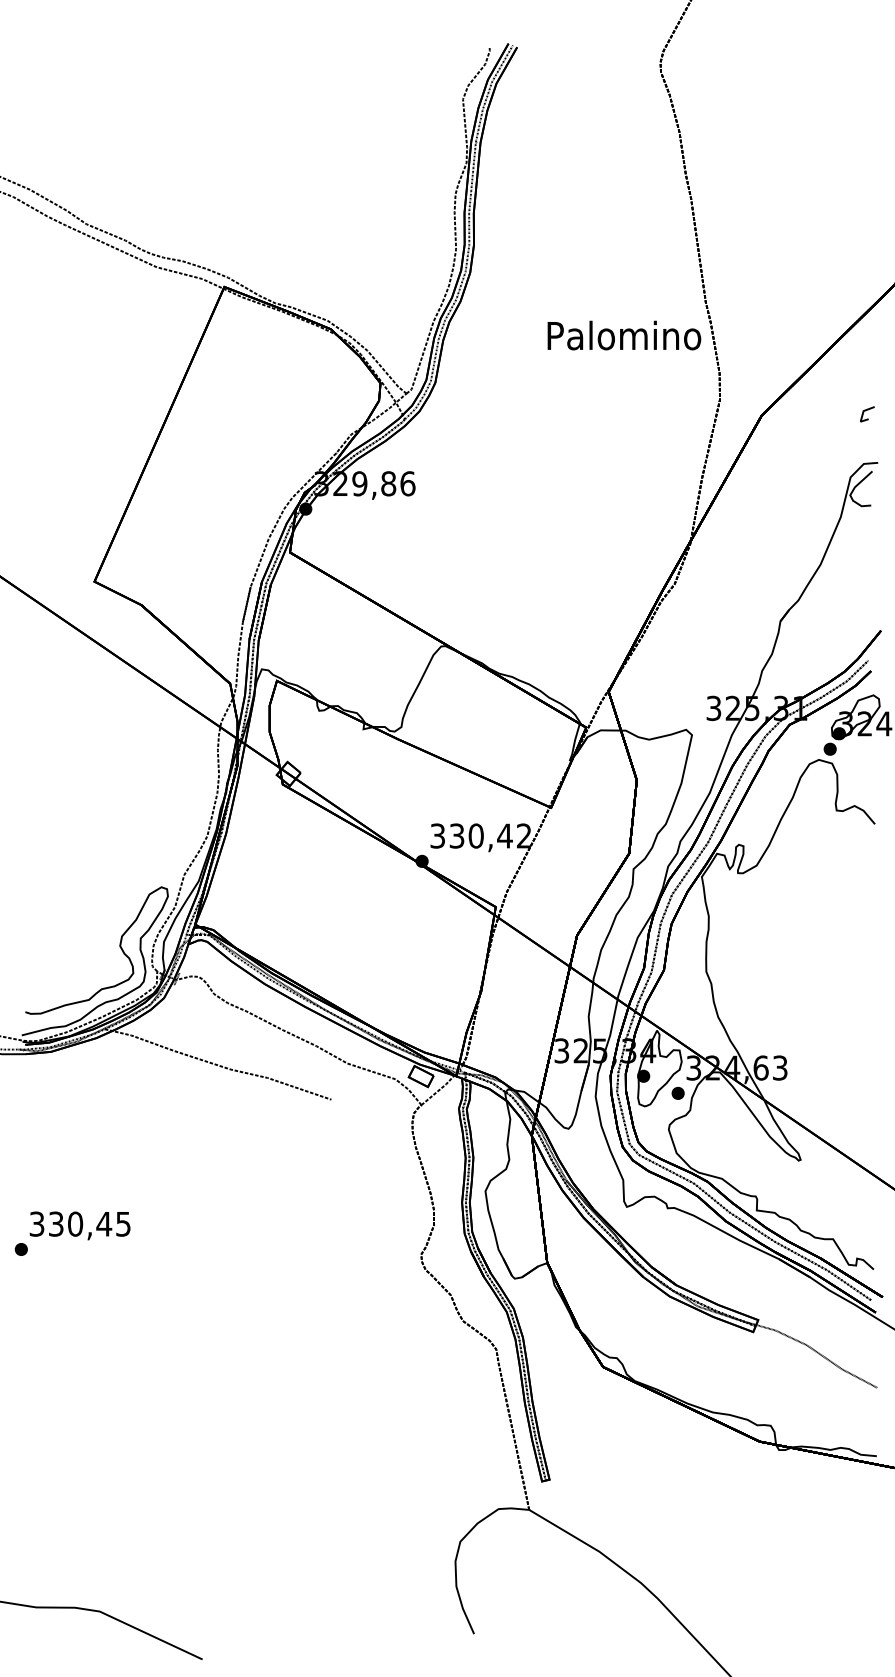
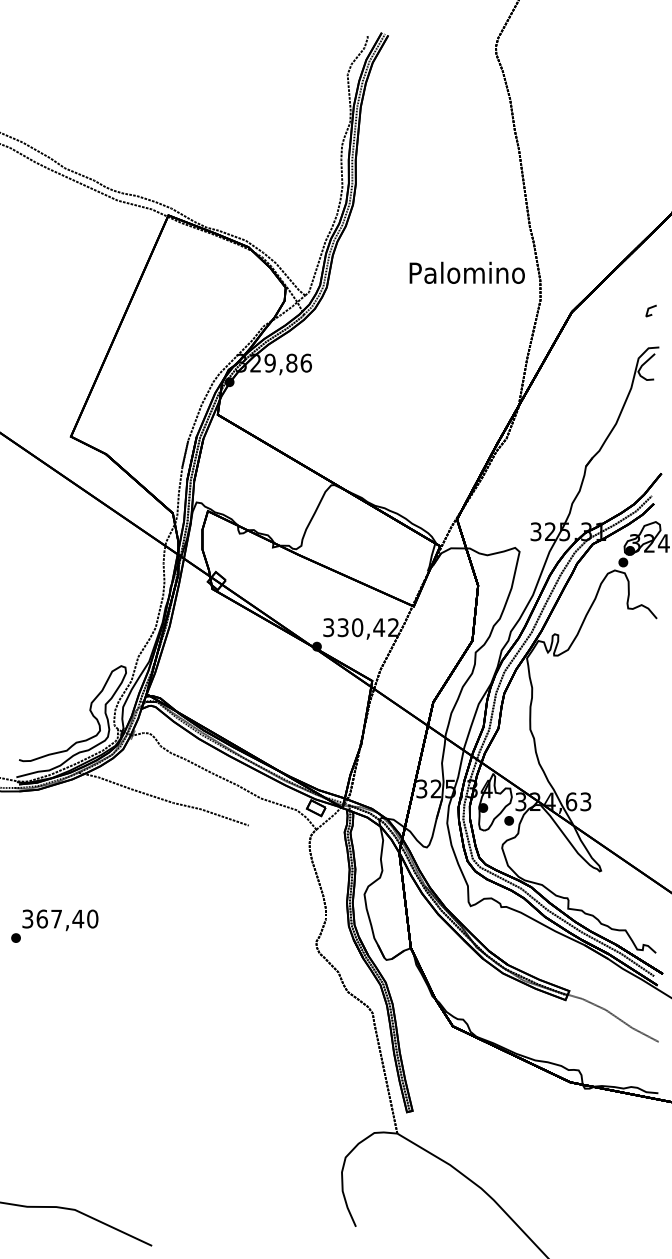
text: (624, 335) -> (467, 272), moved
text: (89, 1223) -> (67, 918), 330,45 -> 367,40

